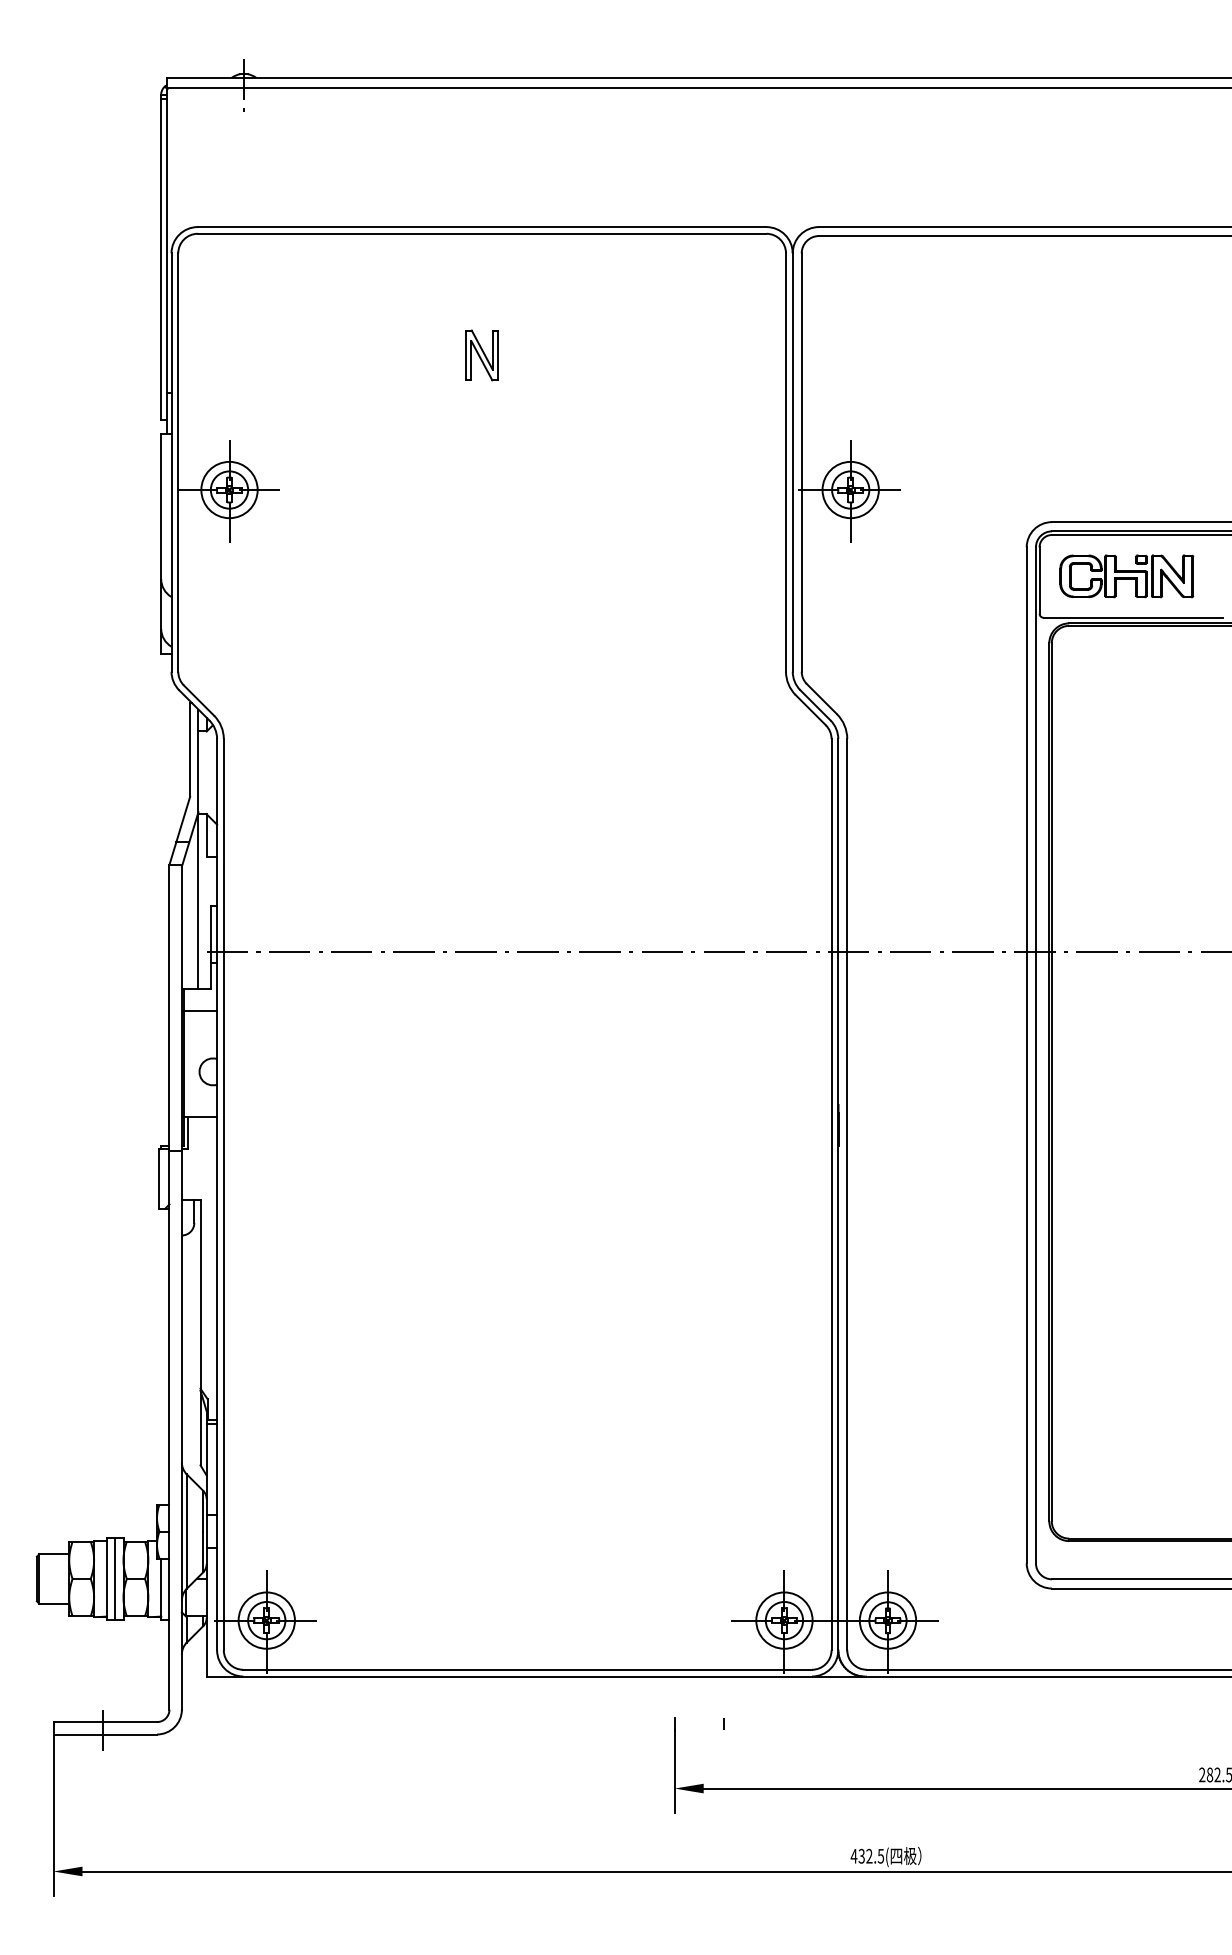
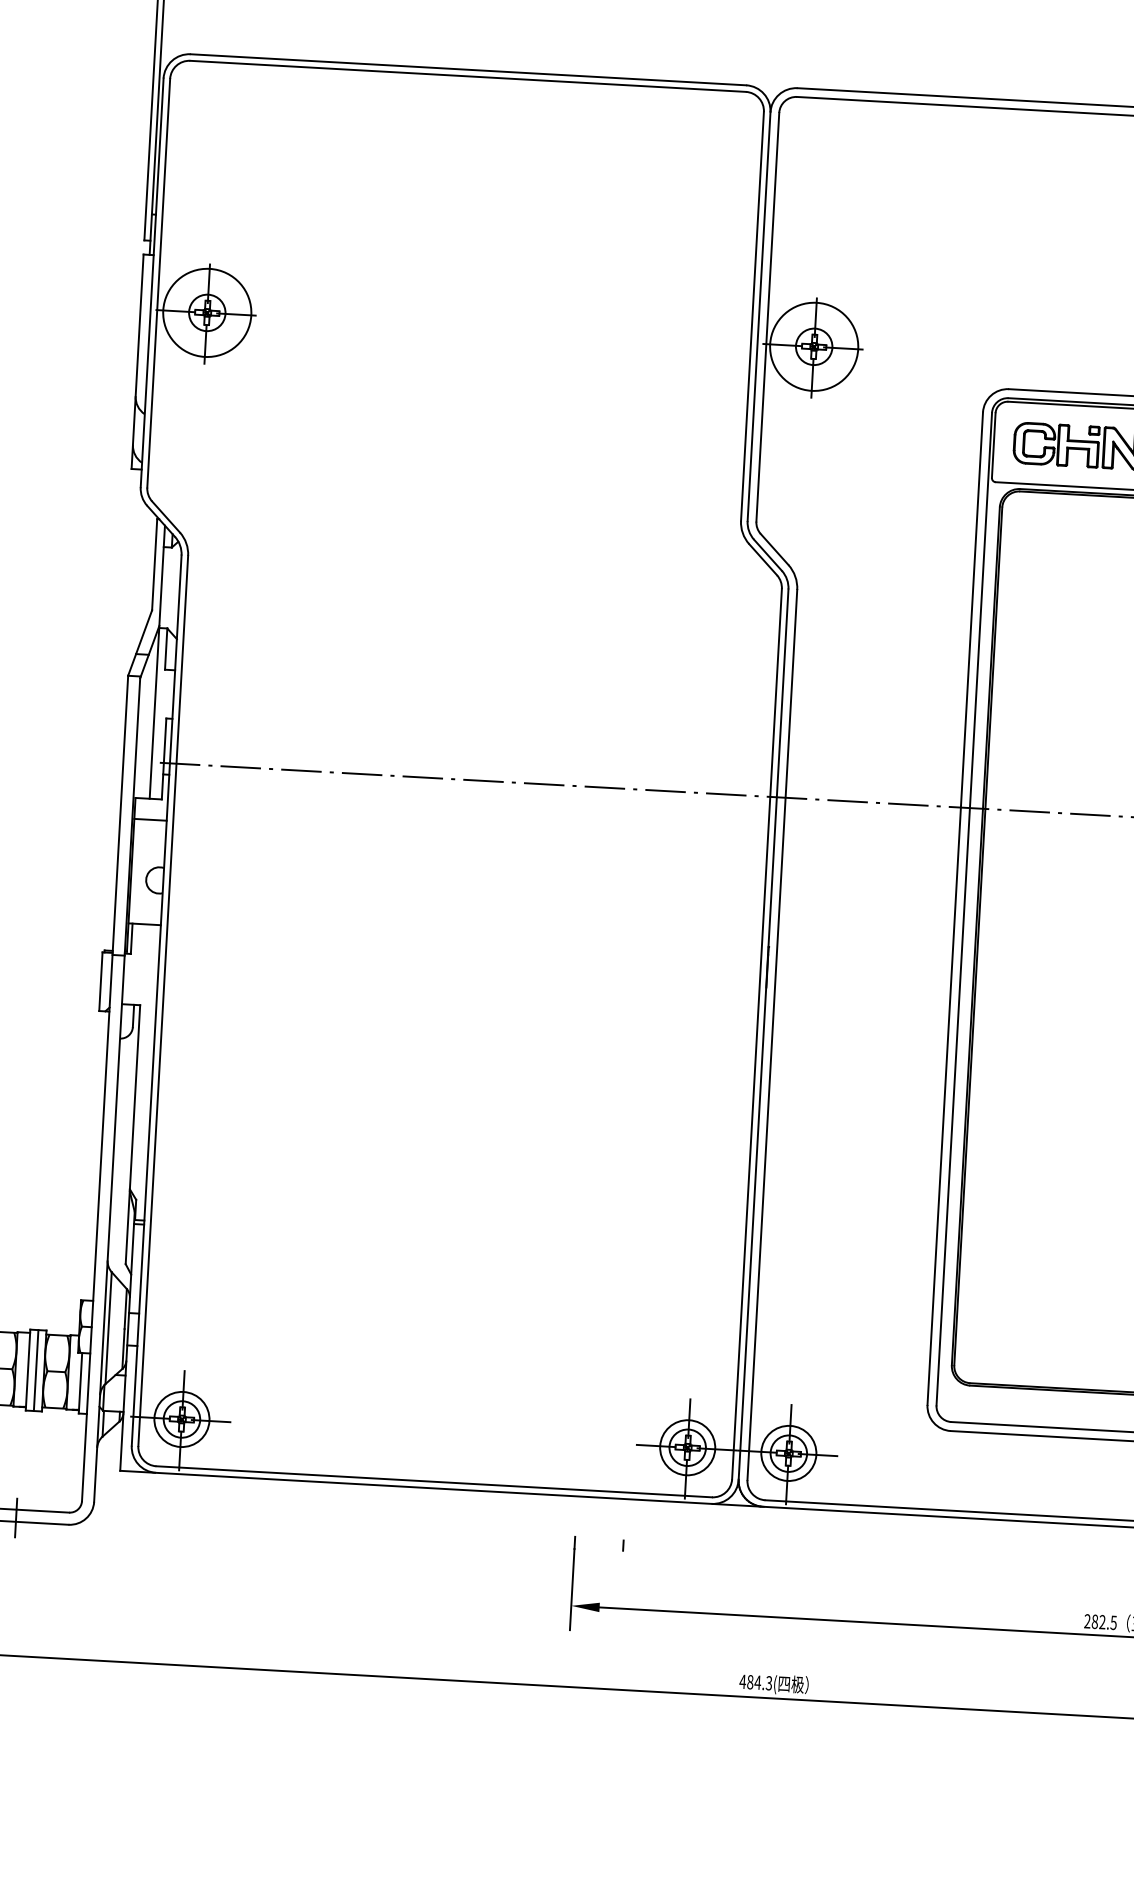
part: (481, 355) -> (460, 195), removed
circle: (229, 489) -> (207, 312), size x1.6
circle: (850, 489) -> (814, 346), size x1.6
text: (871, 1855) -> (759, 1681), 432.5( -> 484.3(

